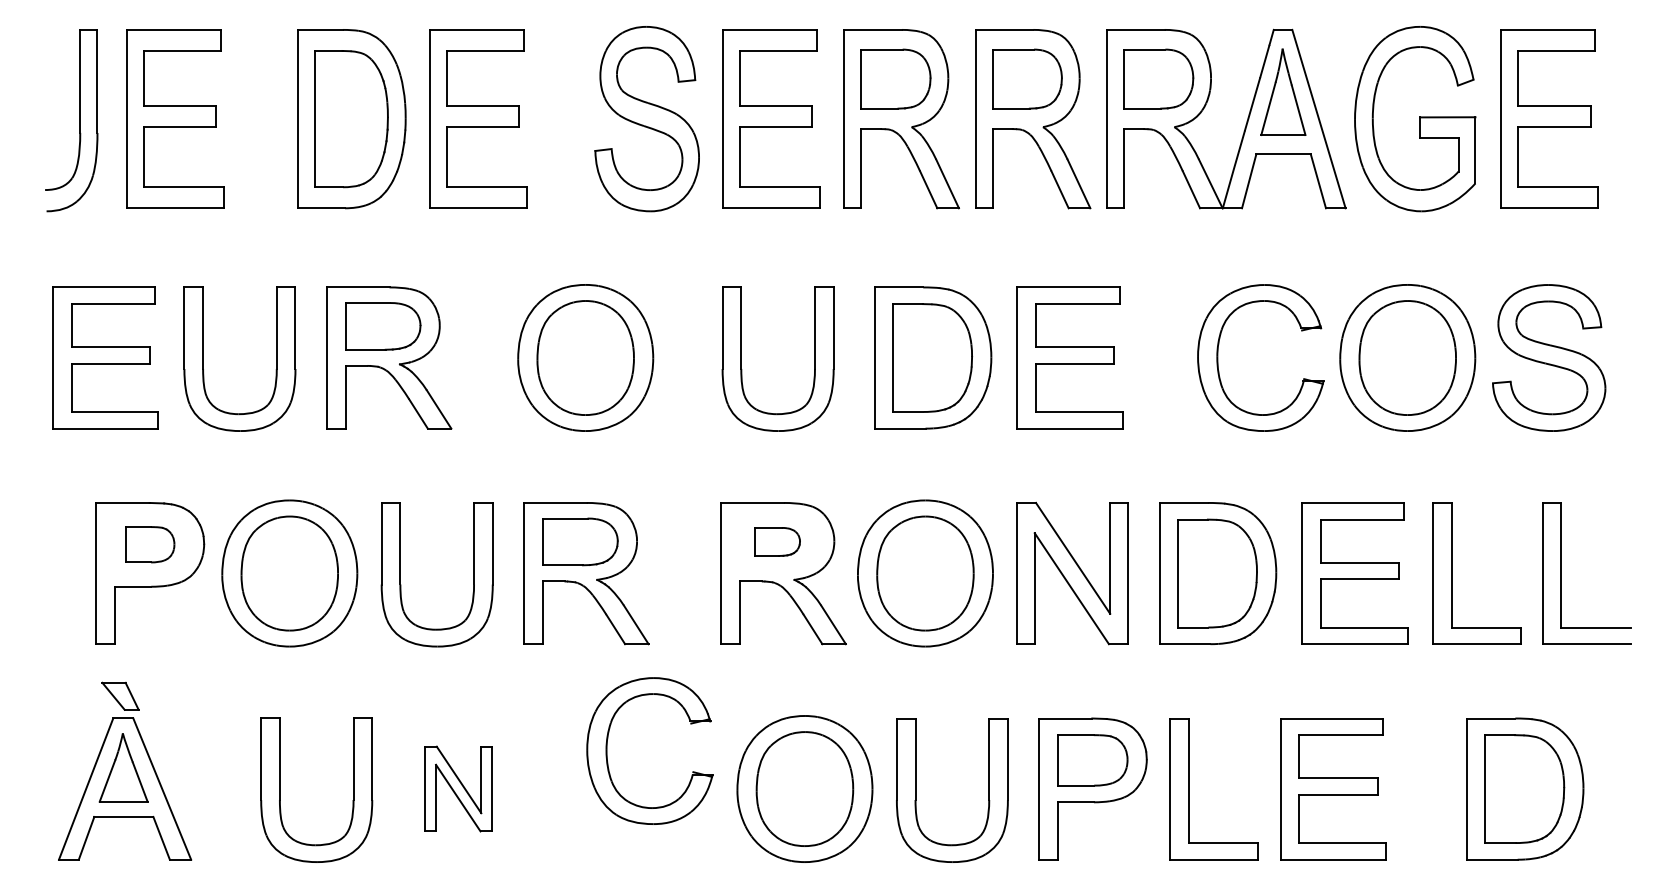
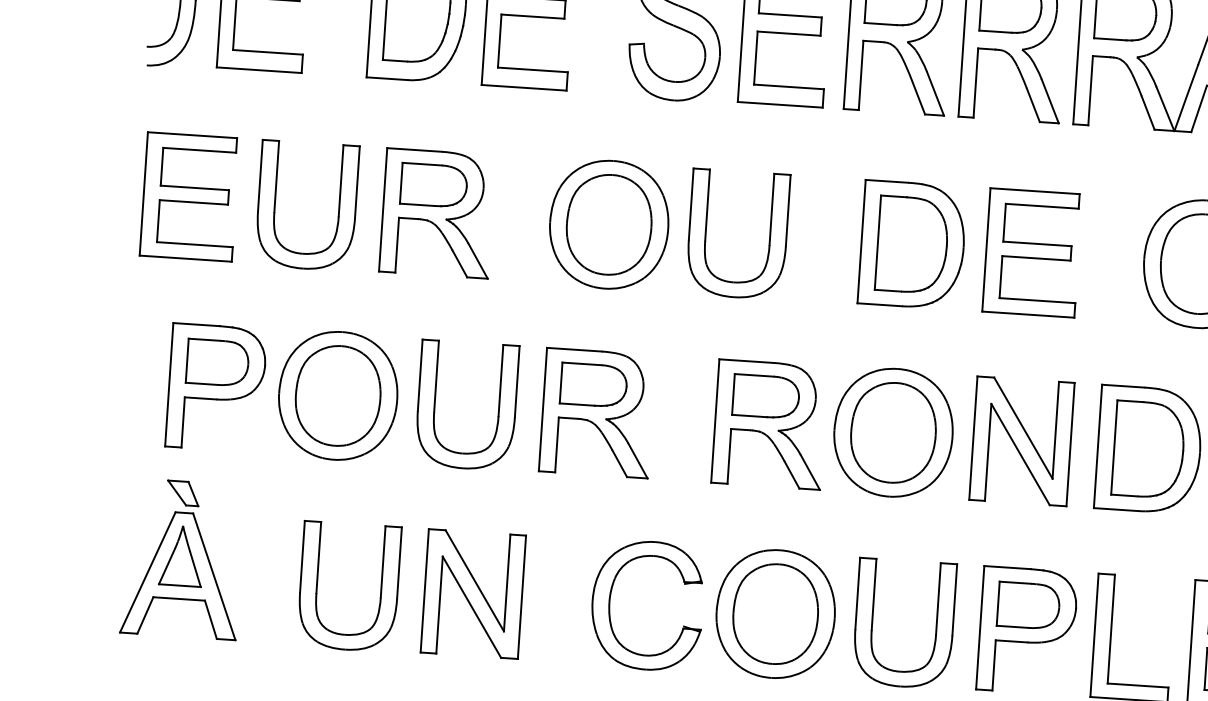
part: (741, 358) -> (705, 231), moved
part: (777, 541) -> (766, 396), size x1.67
part: (149, 544) -> (217, 362), size x1.43
part: (607, 750) -> (610, 602), moved
part: (458, 788) -> (473, 593), size x1.67

